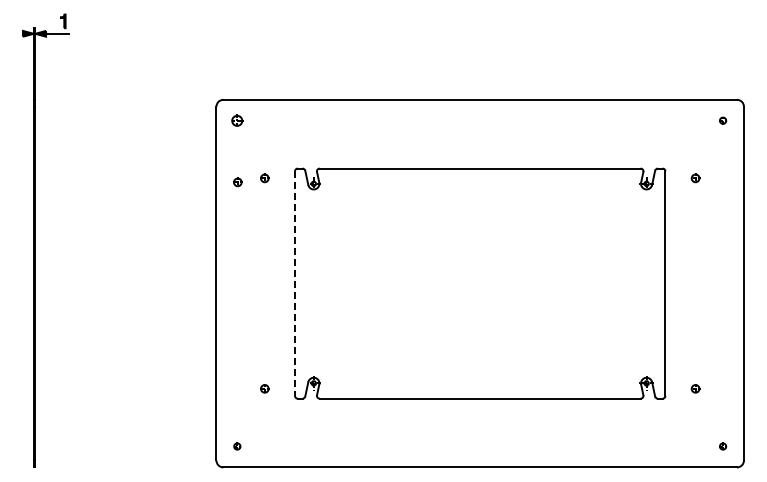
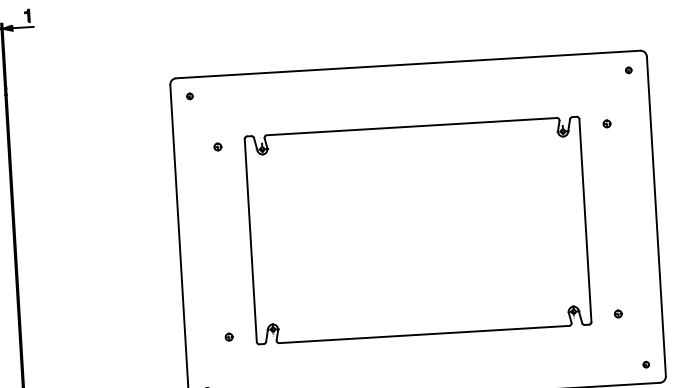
part: (237, 120) -> (190, 96), size x0.62
part: (237, 182) -> (193, 152), removed
line: (295, 284) -> (251, 241), dashed -> solid

